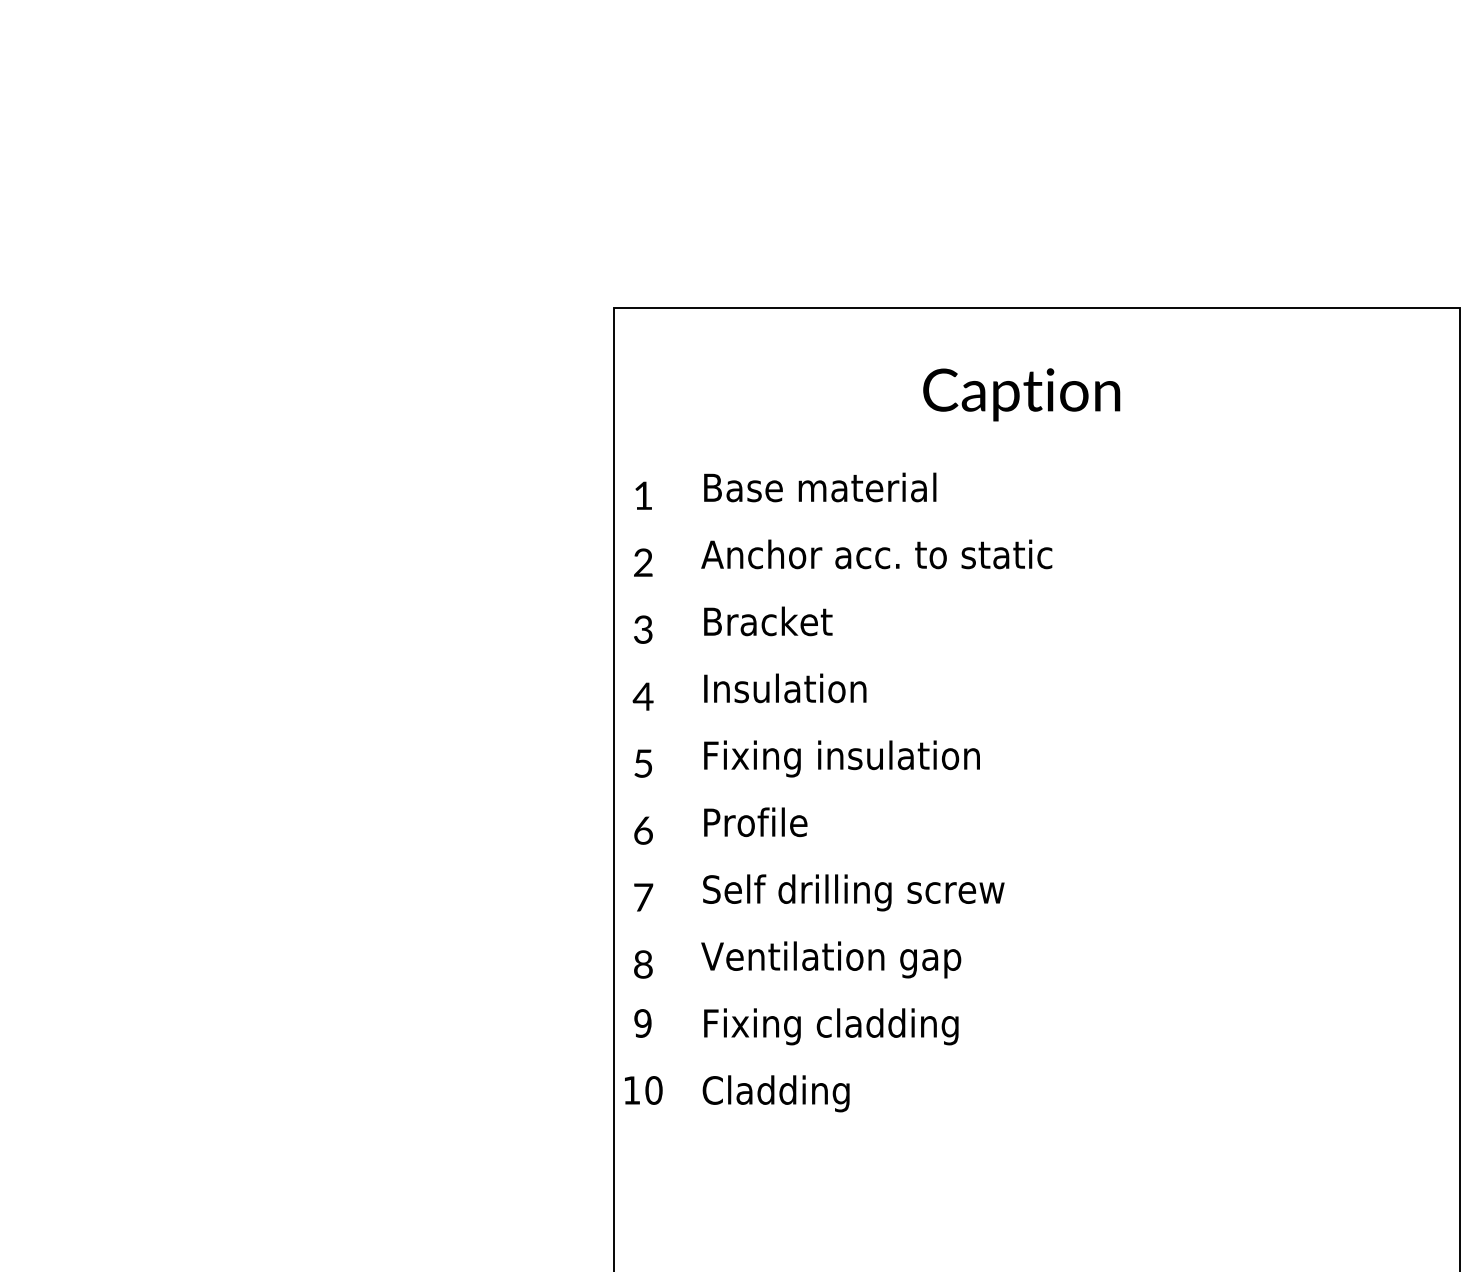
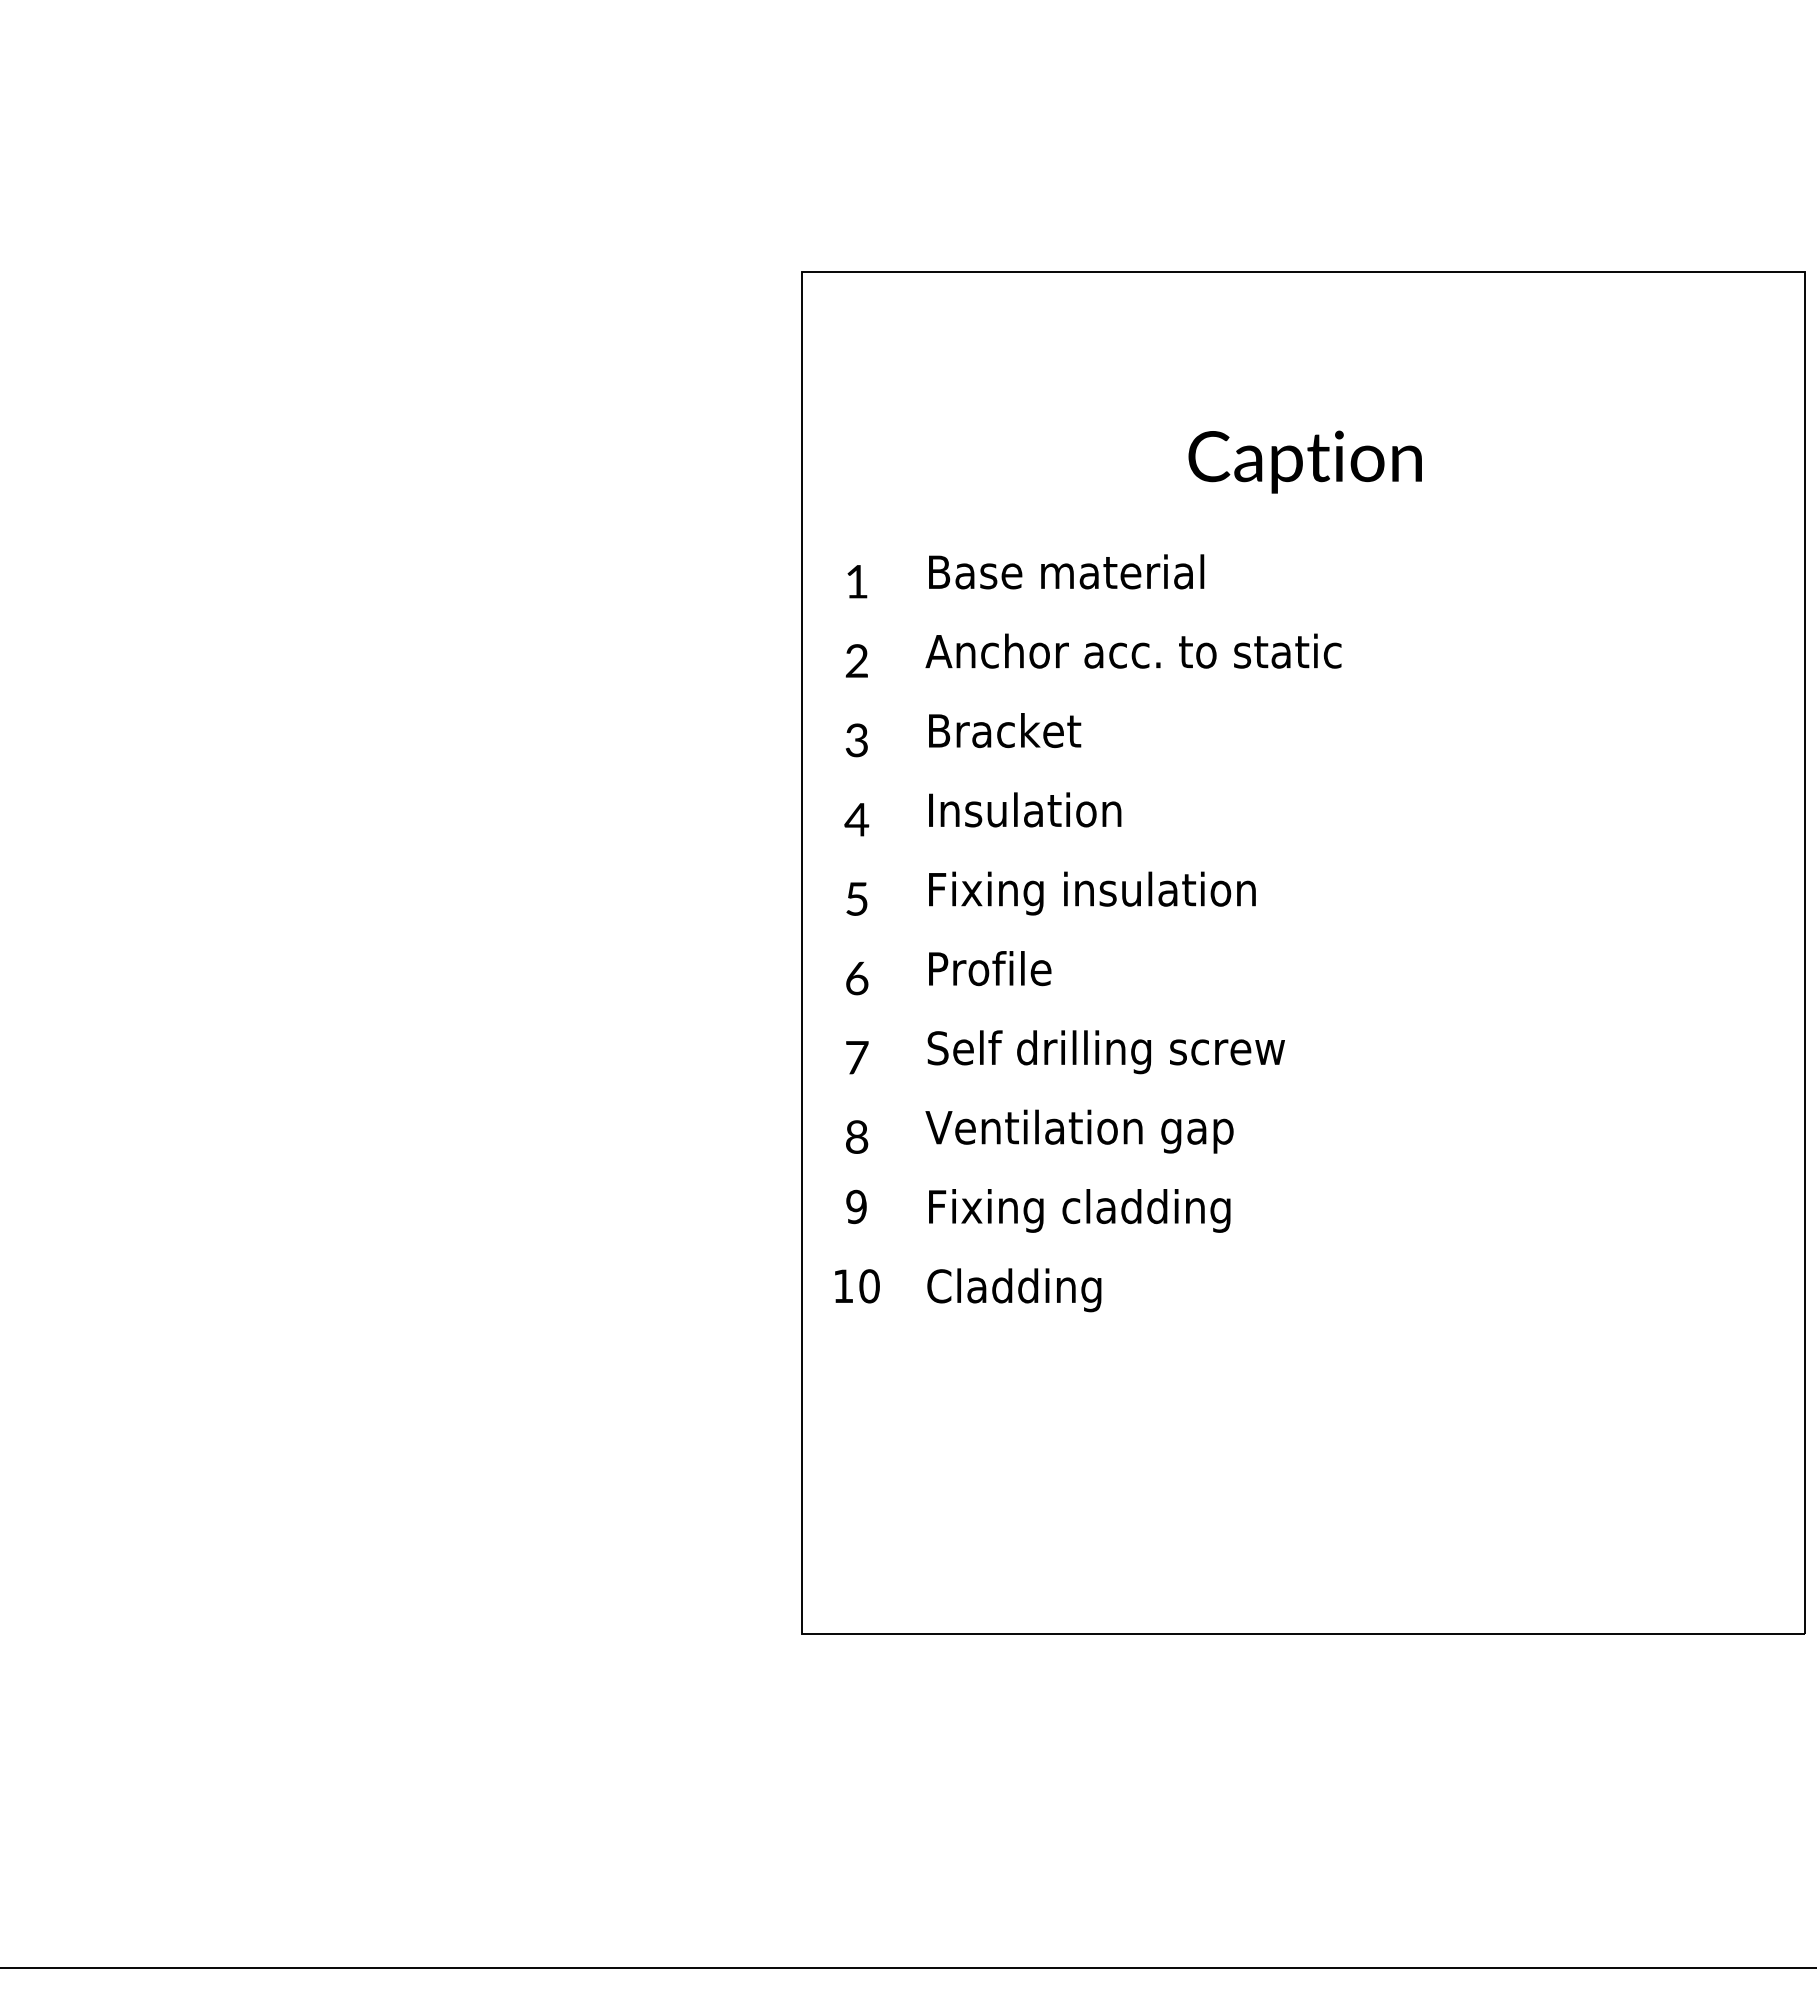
text: (872, 740) -> (1128, 871), moved

